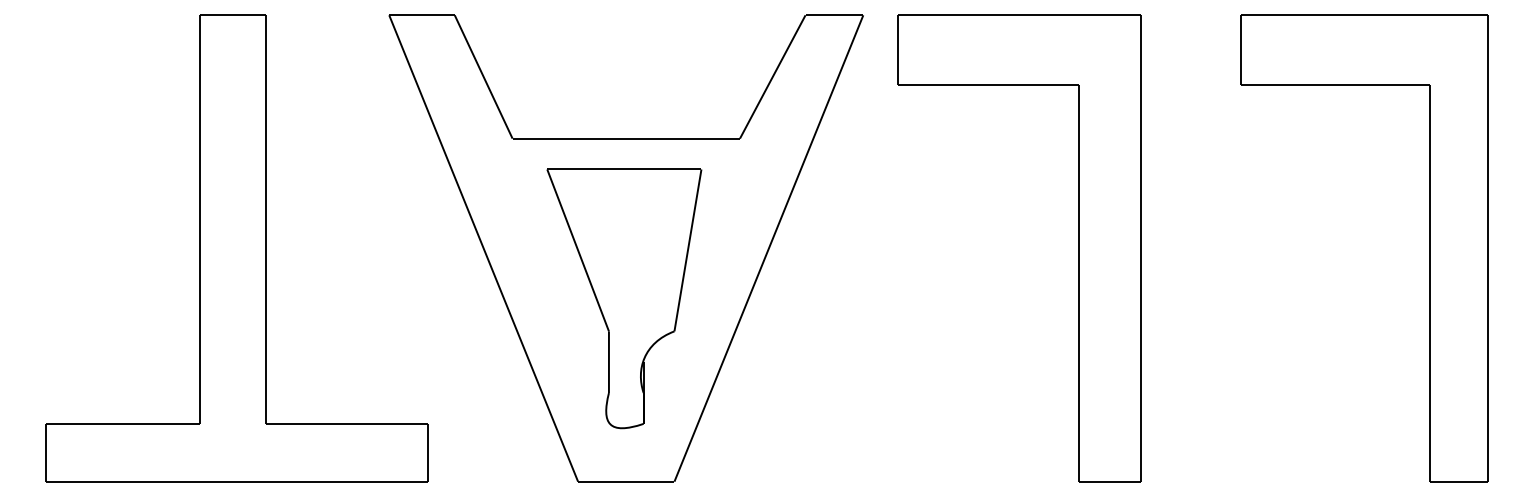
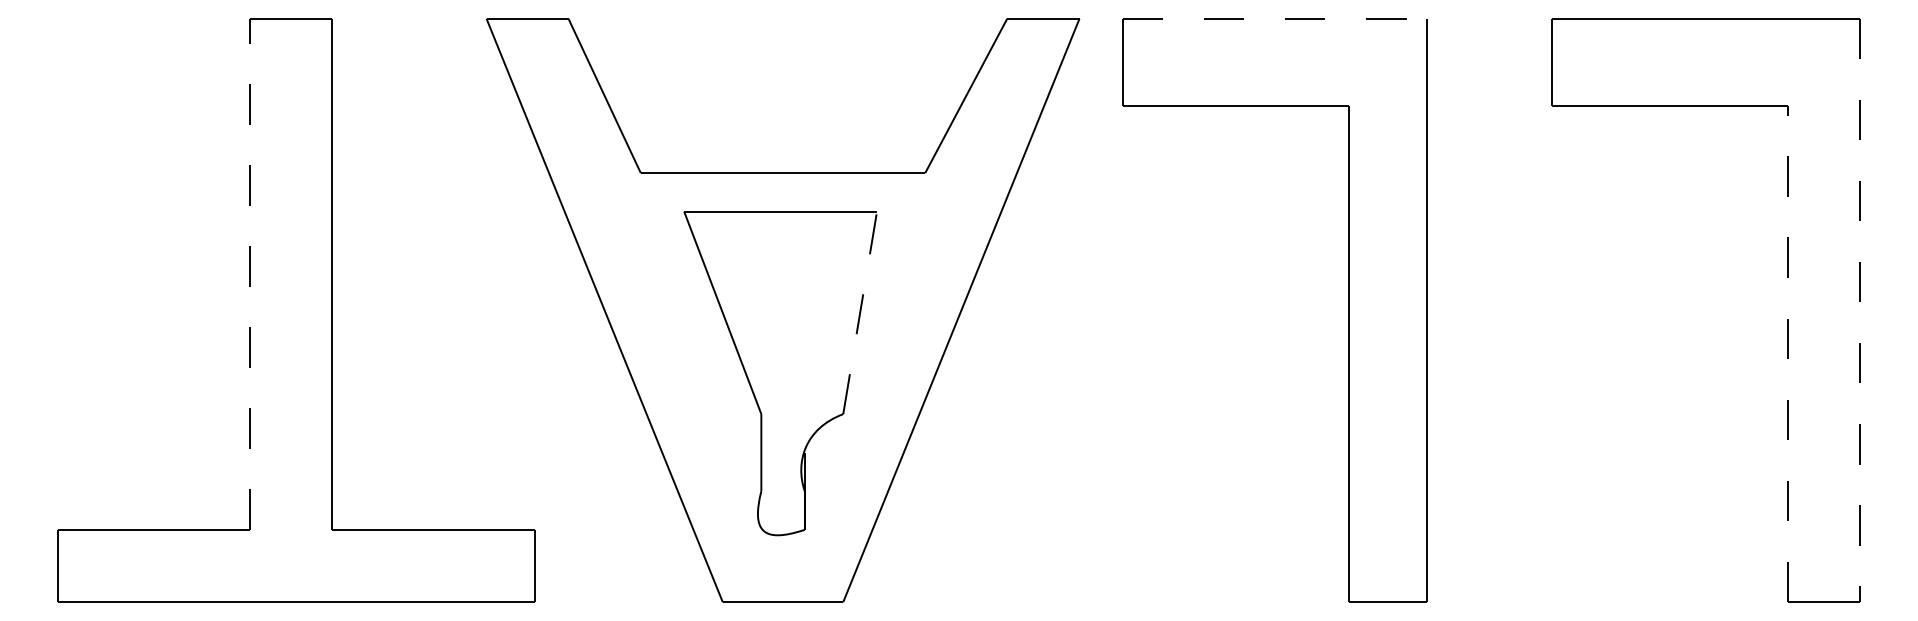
line: (1019, 15) -> (1274, 18), solid -> dashed
line: (200, 218) -> (250, 273), solid -> dashed
line: (1487, 248) -> (1860, 310), solid -> dashed
line: (688, 250) -> (860, 312), solid -> dashed
line: (1430, 282) -> (1788, 353), solid -> dashed

